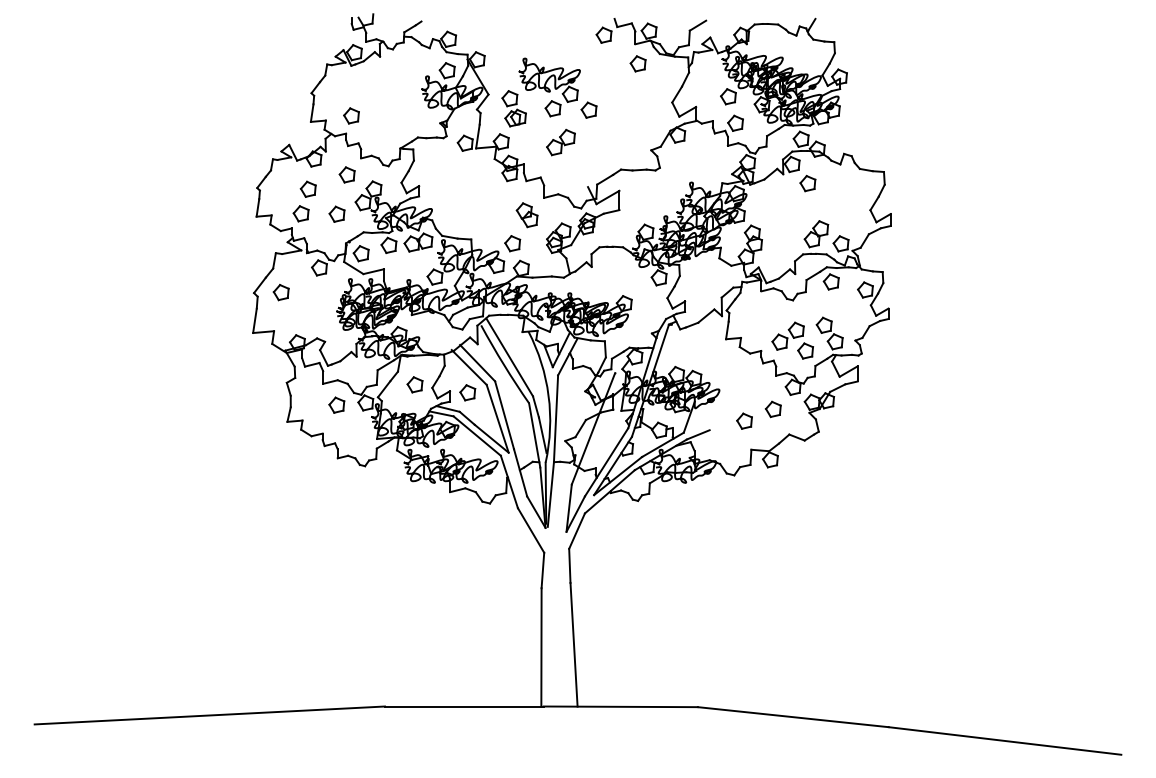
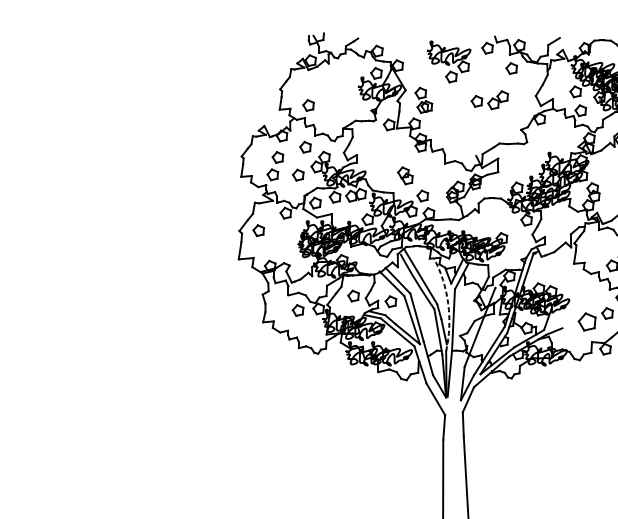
part: (549, 87) -> (448, 61), moved
part: (560, 142) -> (497, 100), moved
part: (526, 215) -> (404, 176), moved
arc: (548, 395) -> (448, 303), solid -> dashed
part: (744, 420) -> (587, 321), size x1.6

